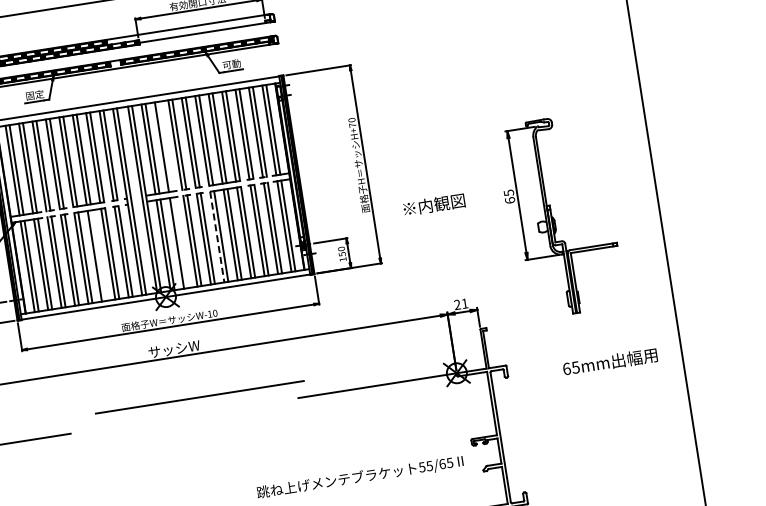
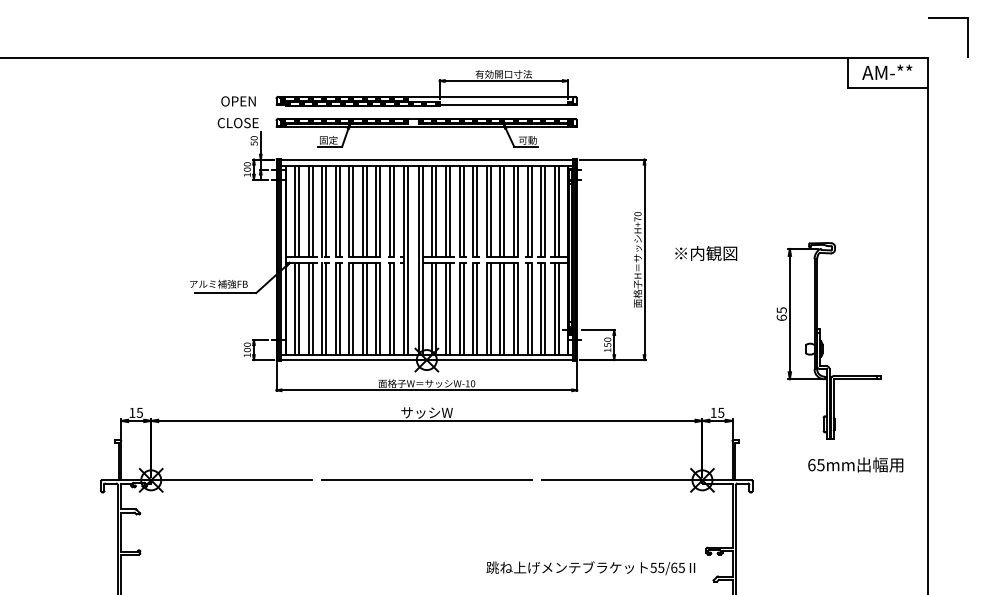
line: (166, 146) -> (450, 211), added
text: (434, 204) -> (706, 253), moved
line: (216, 236) -> (486, 308), dashed -> solid
line: (181, 242) -> (450, 308), added
line: (98, 255) -> (366, 308), added
text: (461, 303) -> (717, 412), 21 -> 15
text: (609, 361) -> (855, 464), moved
line: (199, 396) -> (426, 479), moved

